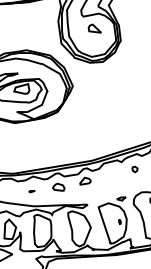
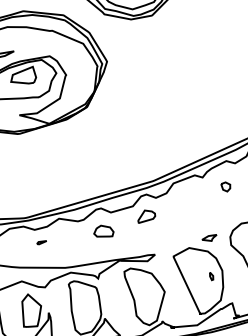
part: (31, 191) -> (40, 242), moved

